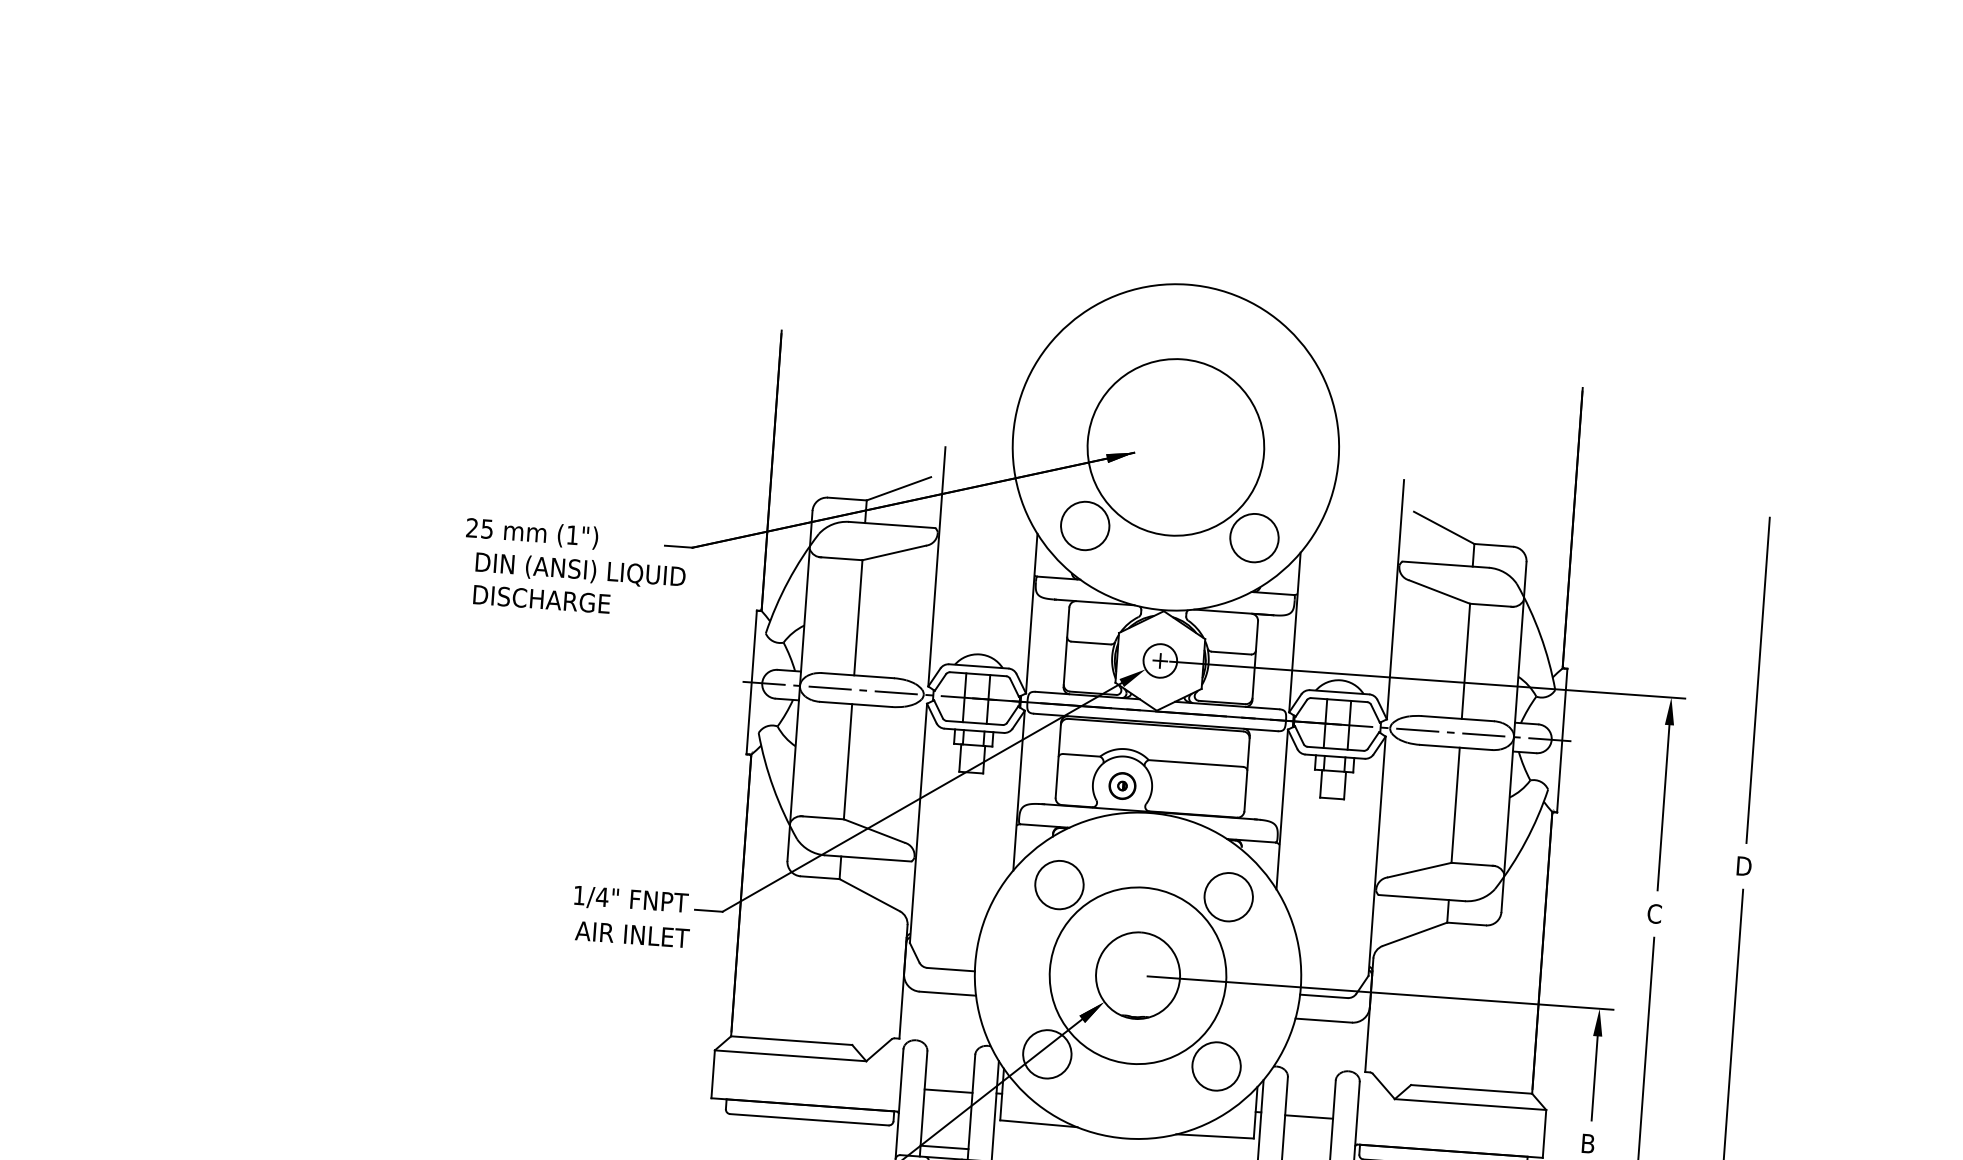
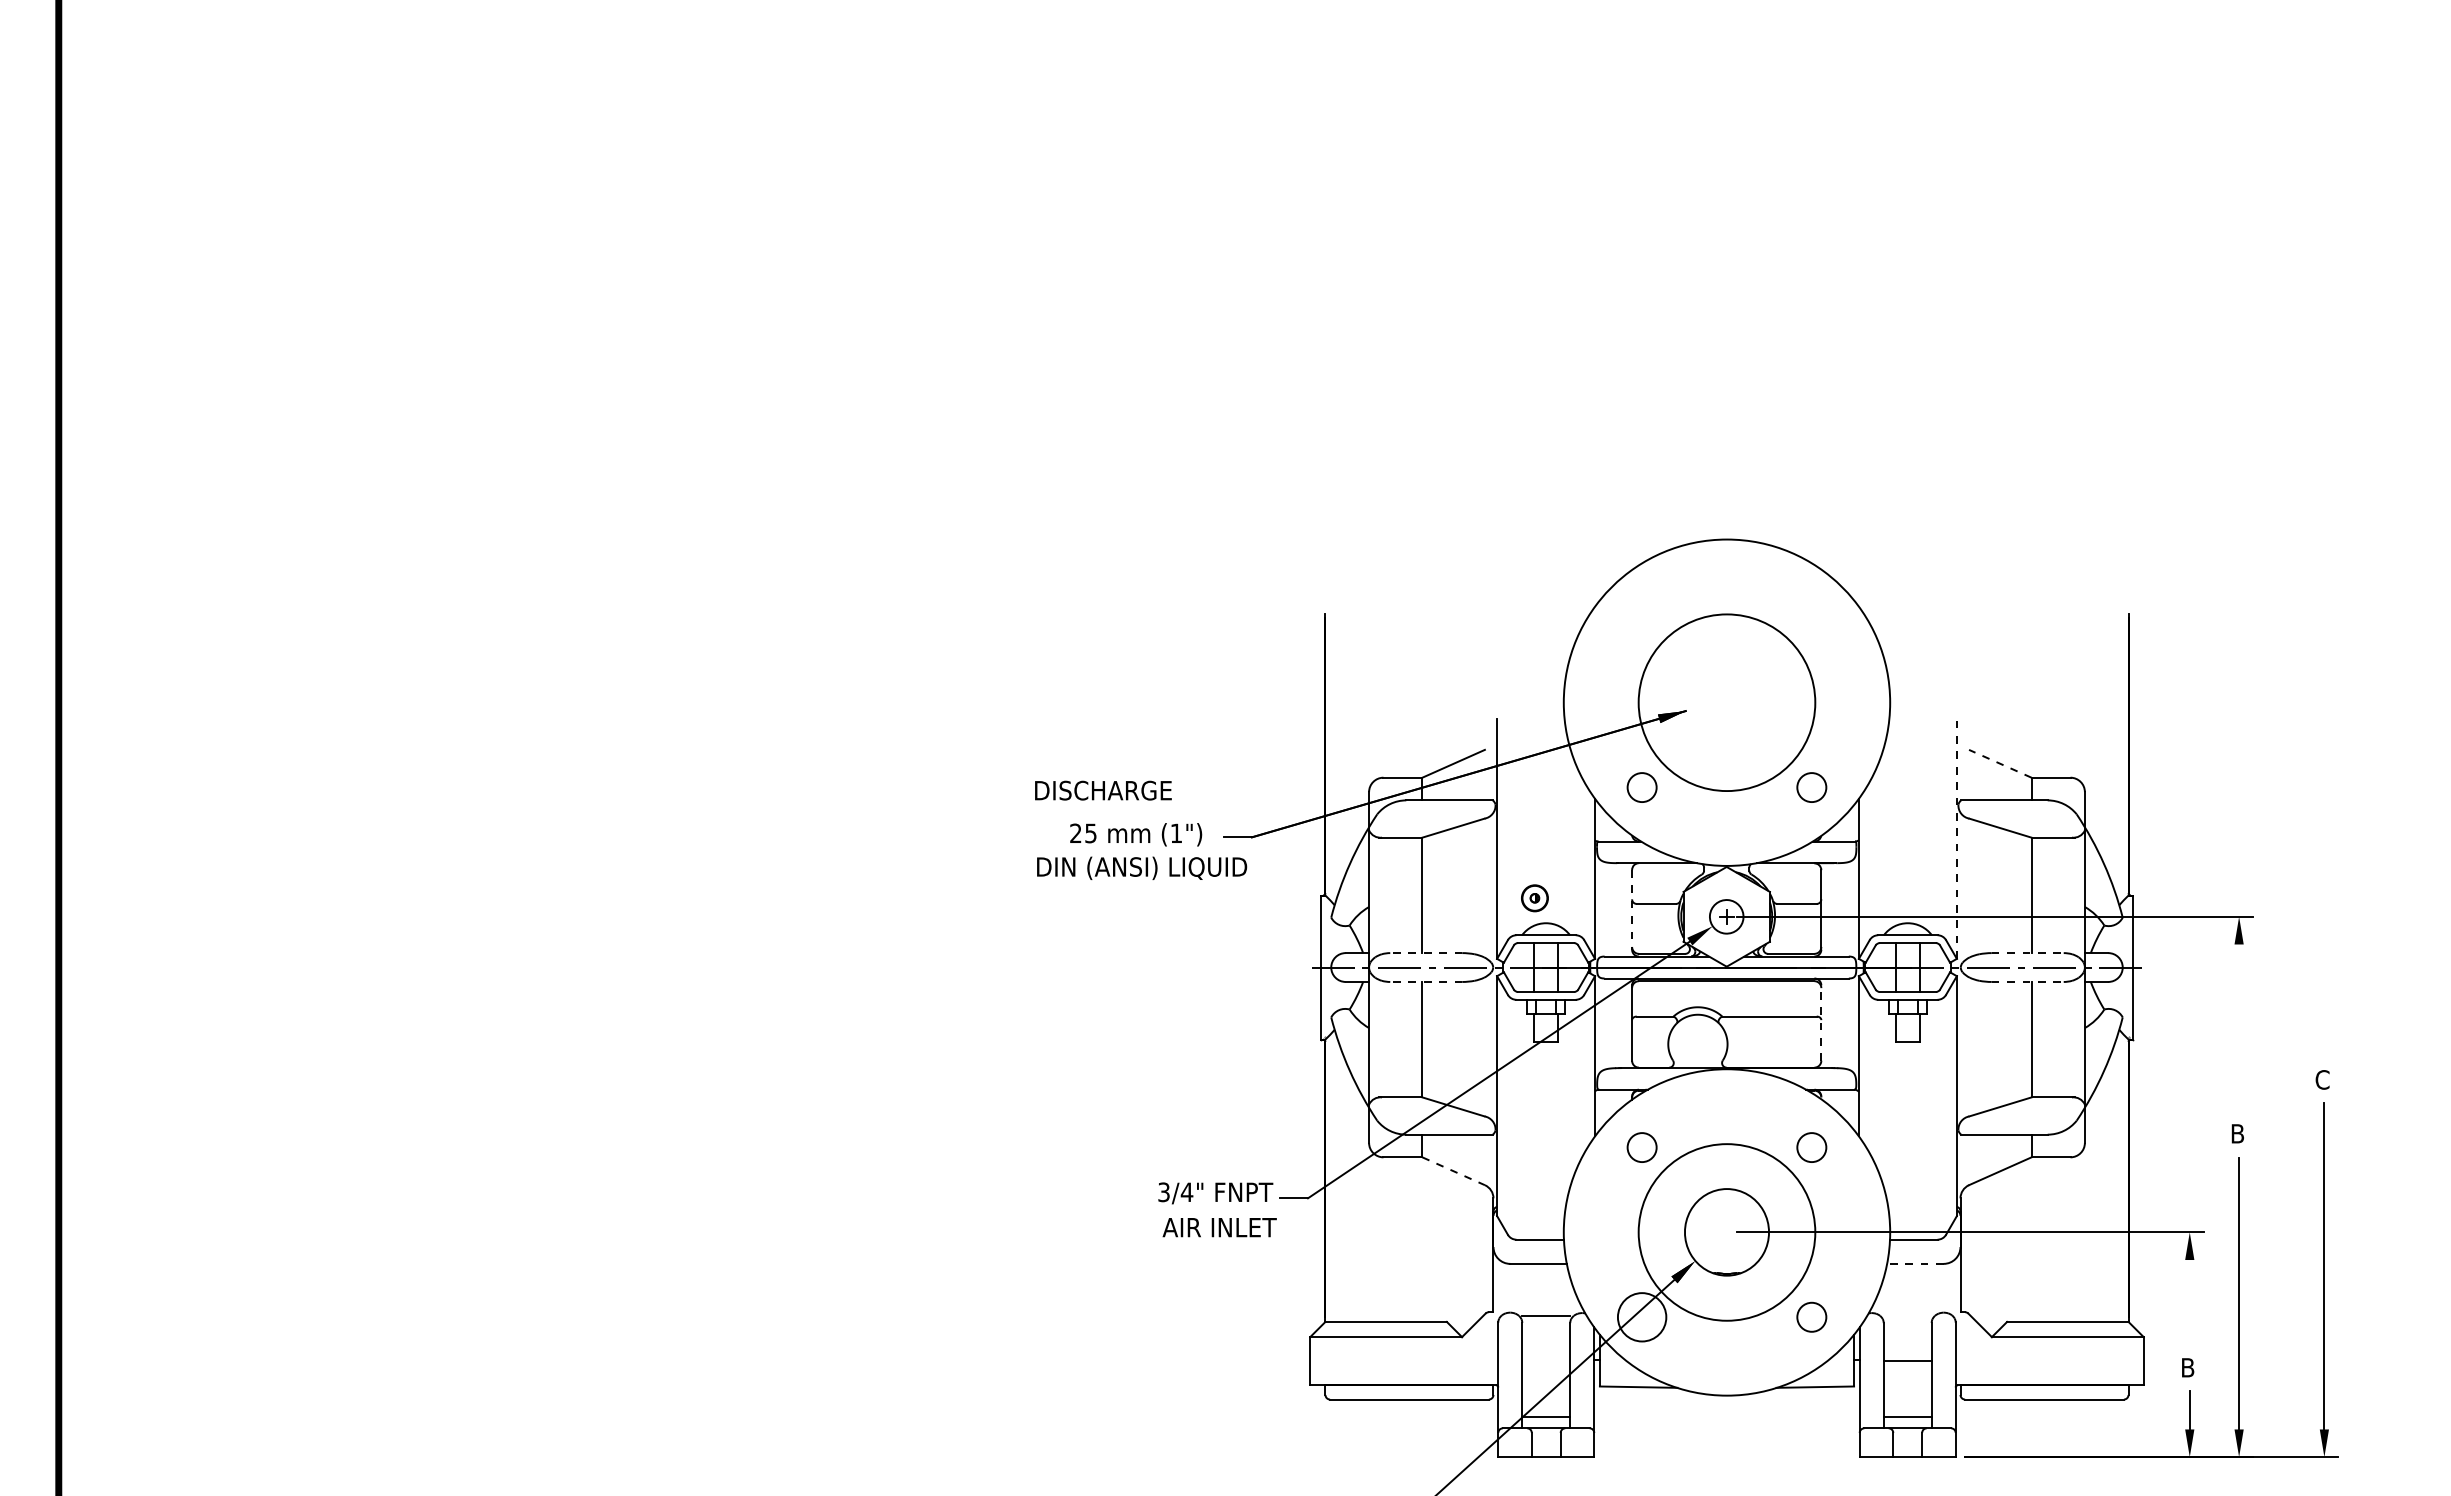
circle: (1084, 525) -> (1641, 787), size x0.6
line: (1443, 527) -> (1999, 763), solid -> dashed
text: (532, 533) -> (1136, 834), moved
circle: (1254, 538) -> (1811, 787), size x0.6
text: (541, 599) -> (1103, 790), moved
line: (1395, 599) -> (1956, 838), solid -> dashed
line: (1066, 646) -> (1632, 909), solid -> dashed
line: (858, 676) -> (1426, 953), solid -> dashed
line: (1758, 680) -> (2324, 893), removed
line: (856, 703) -> (1426, 981), solid -> dashed
line: (1457, 719) -> (2027, 953), solid -> dashed
line: (1455, 746) -> (2027, 981), solid -> dashed
line: (1247, 774) -> (1821, 1023), solid -> dashed
part: (1122, 786) -> (1534, 898), moved
line: (1663, 808) -> (2239, 1027), removed
text: (1743, 865) -> (2323, 1079), D -> C
circle: (1058, 884) -> (1641, 1147), size x0.6
text: (578, 895) -> (1163, 1192), 1/4" -> 3/4"
line: (870, 895) -> (1454, 1171), solid -> dashed
circle: (1228, 897) -> (1811, 1147), size x0.6
text: (1654, 913) -> (2237, 1133), C -> B
line: (1322, 1020) -> (1914, 1263), solid -> dashed
circle: (1216, 1066) -> (1811, 1317), size x0.6
line: (1594, 1078) -> (2189, 1302), removed
line: (948, 1091) -> (1546, 1316), moved

